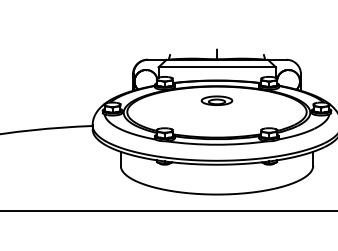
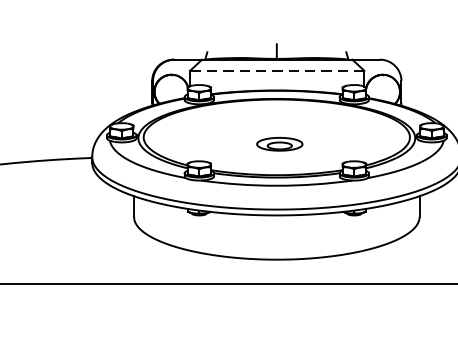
line: (217, 67) -> (277, 71), solid -> dashed
part: (216, 100) -> (279, 143), moved

